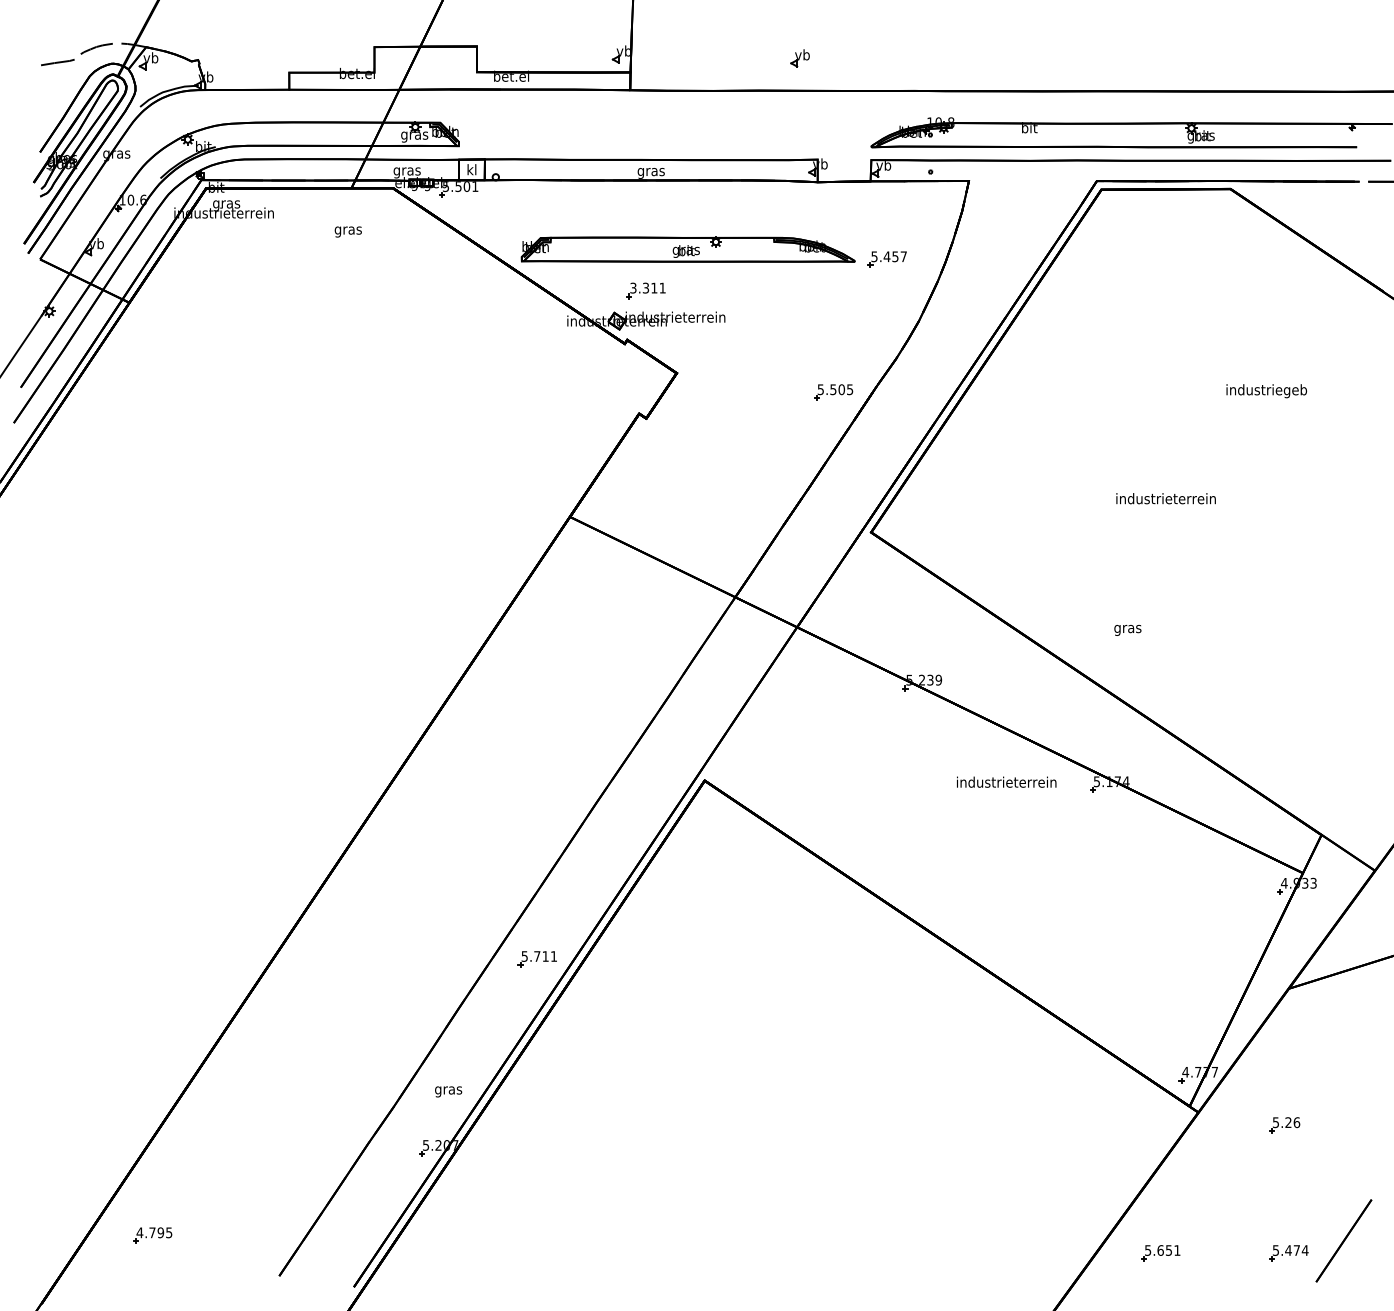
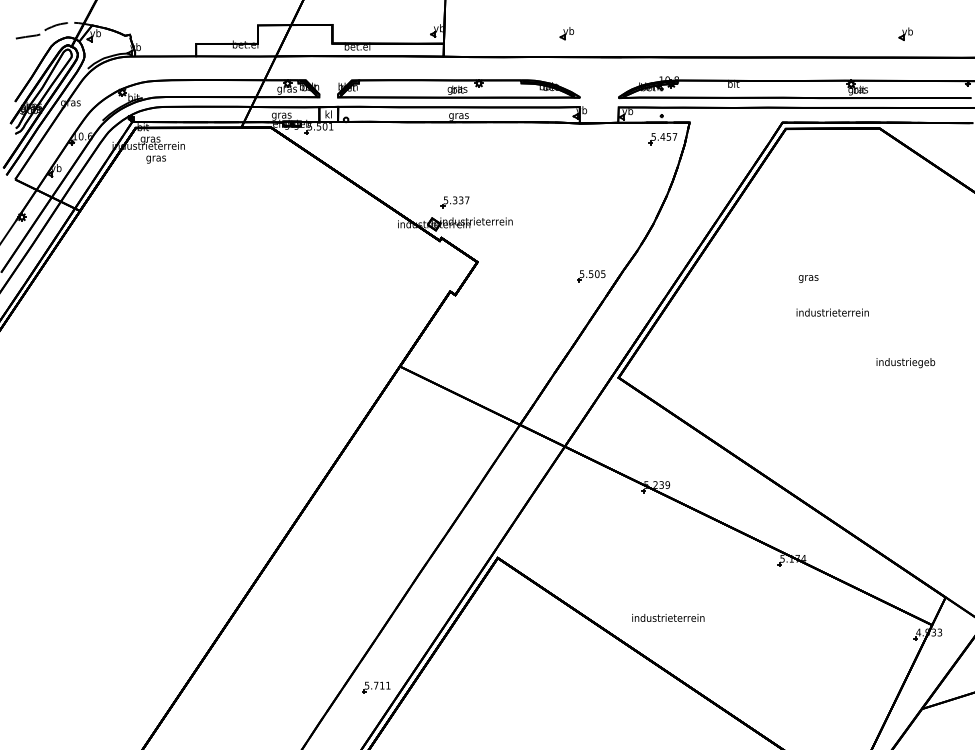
part: (1266, 59) -> (905, 34), added
text: (347, 231) -> (155, 159), moved
part: (687, 249) -> (458, 88), moved
part: (886, 259) -> (662, 138), moved
text: (647, 287) -> (456, 199), 3.311 -> 5.337
text: (1266, 391) -> (905, 363), moved
text: (1165, 498) -> (832, 312), moved
text: (1127, 630) -> (808, 279), moved
text: (1006, 781) -> (668, 617), moved

